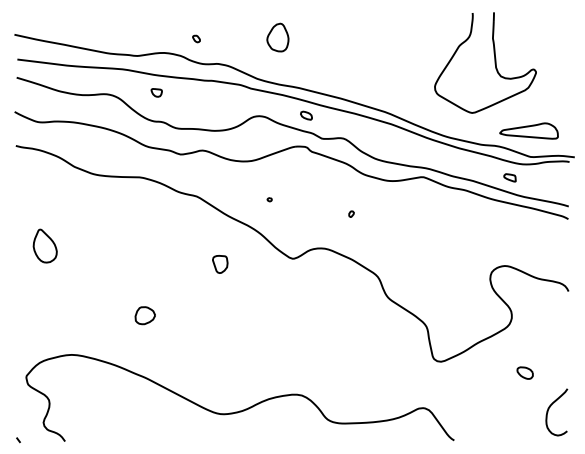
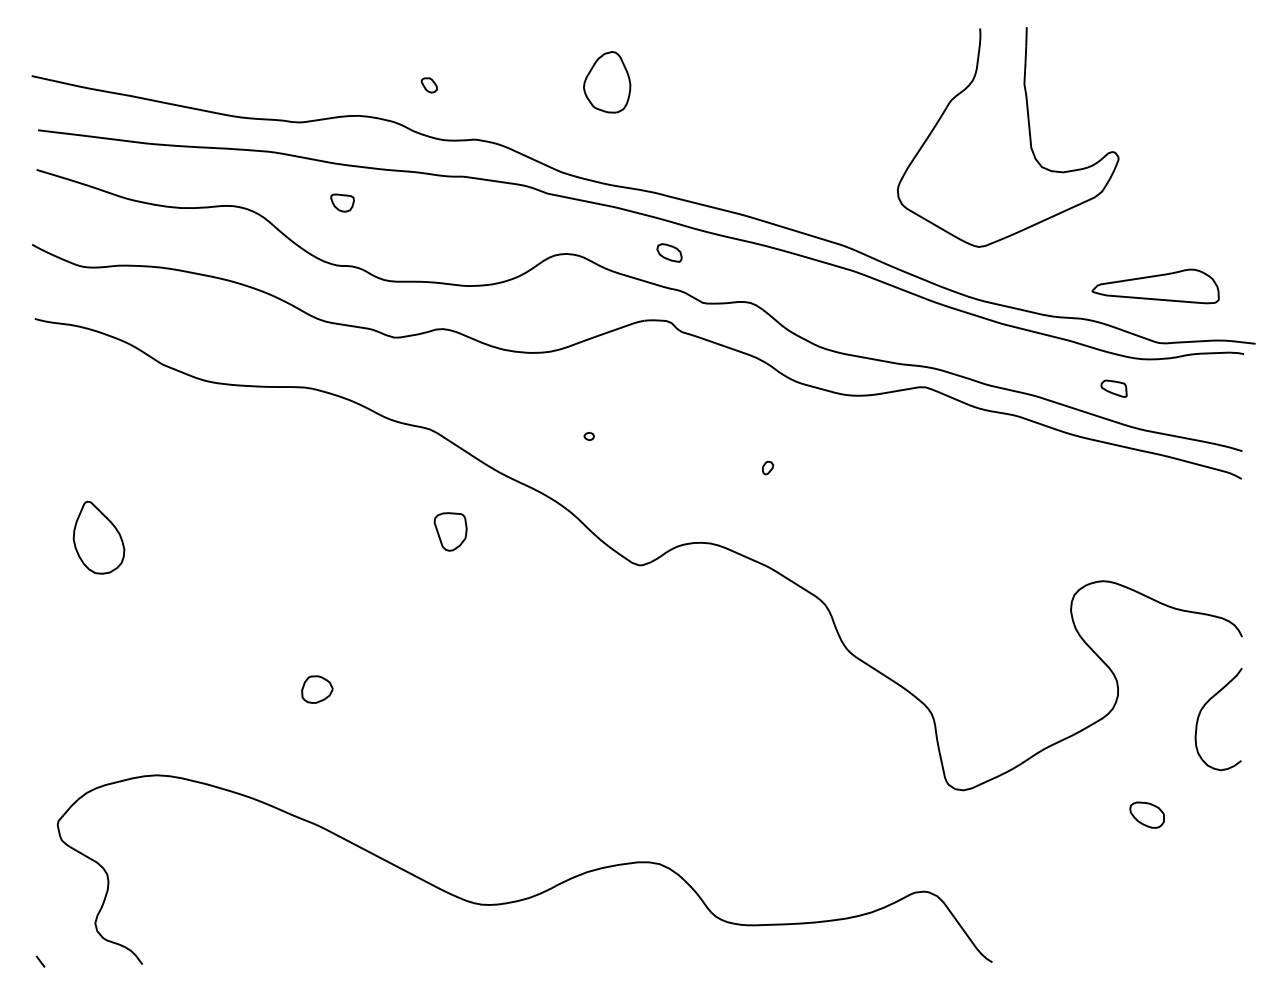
part: (494, 62) -> (1027, 136), moved
part: (220, 264) -> (451, 532), moved
part: (144, 315) -> (315, 689), size x0.71
curve: (549, 409) -> (1202, 713), moved

